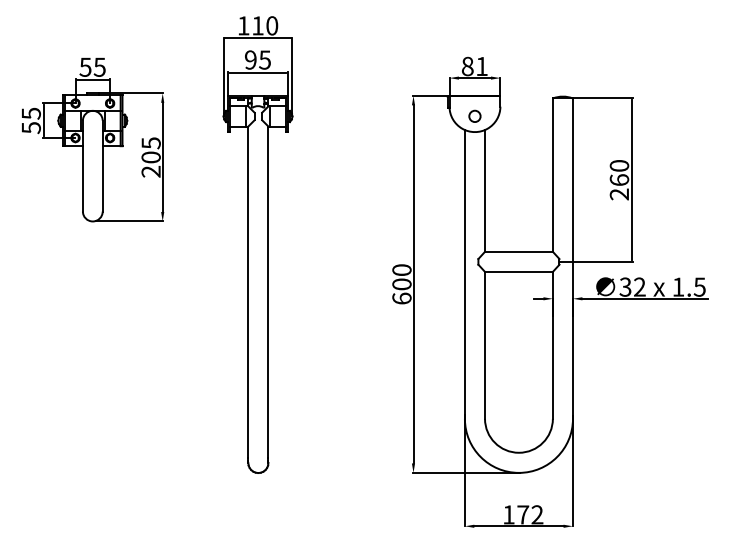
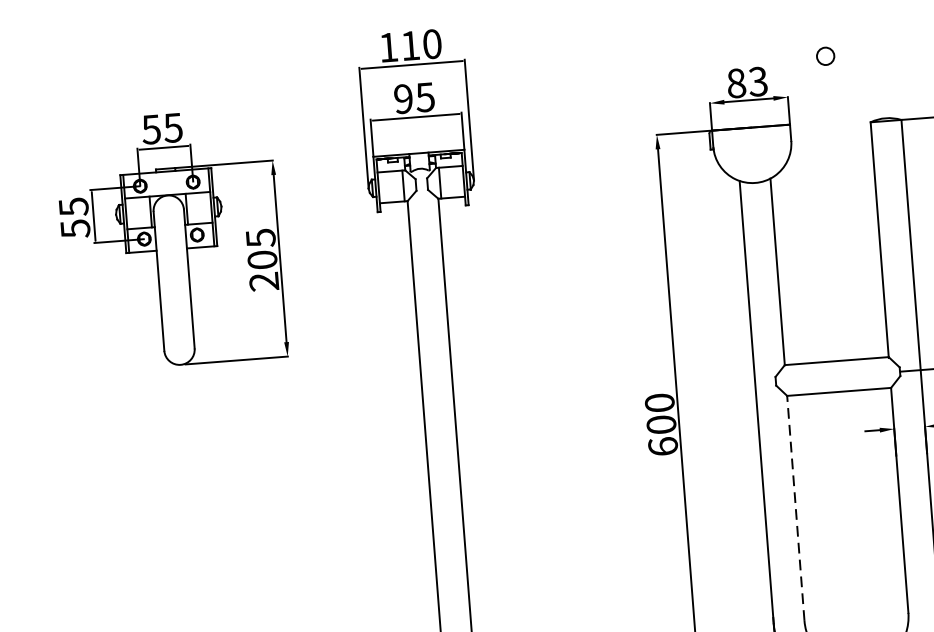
text: (481, 66) -> (757, 81), 81 -> 83
circle: (474, 115) -> (824, 55), moved
line: (485, 344) -> (796, 506), solid -> dashed

